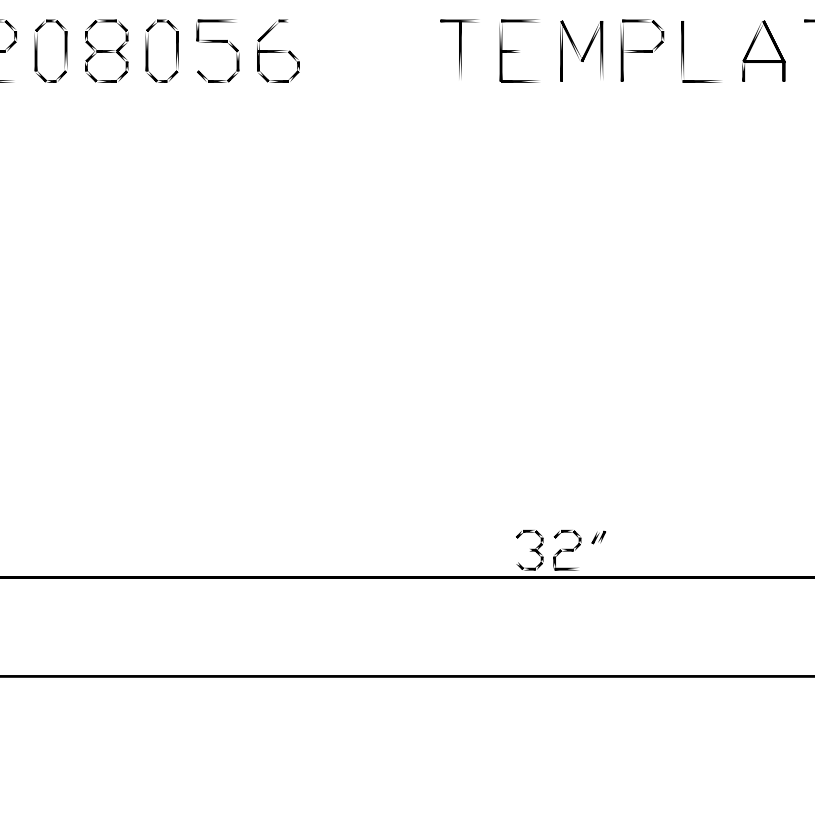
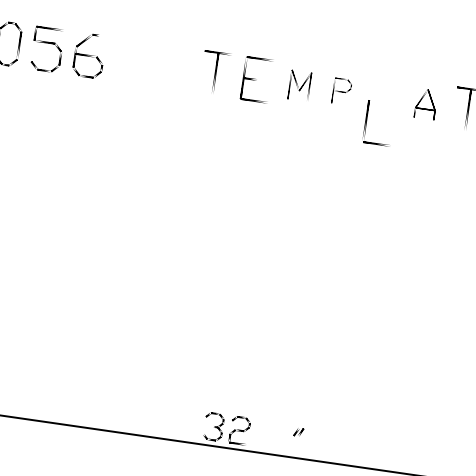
part: (581, 50) -> (299, 85), size x0.7
part: (642, 50) -> (341, 91), size x0.6
part: (763, 50) -> (425, 103), size x0.7
part: (683, 51) -> (366, 121), moved
part: (598, 537) -> (298, 432), moved

